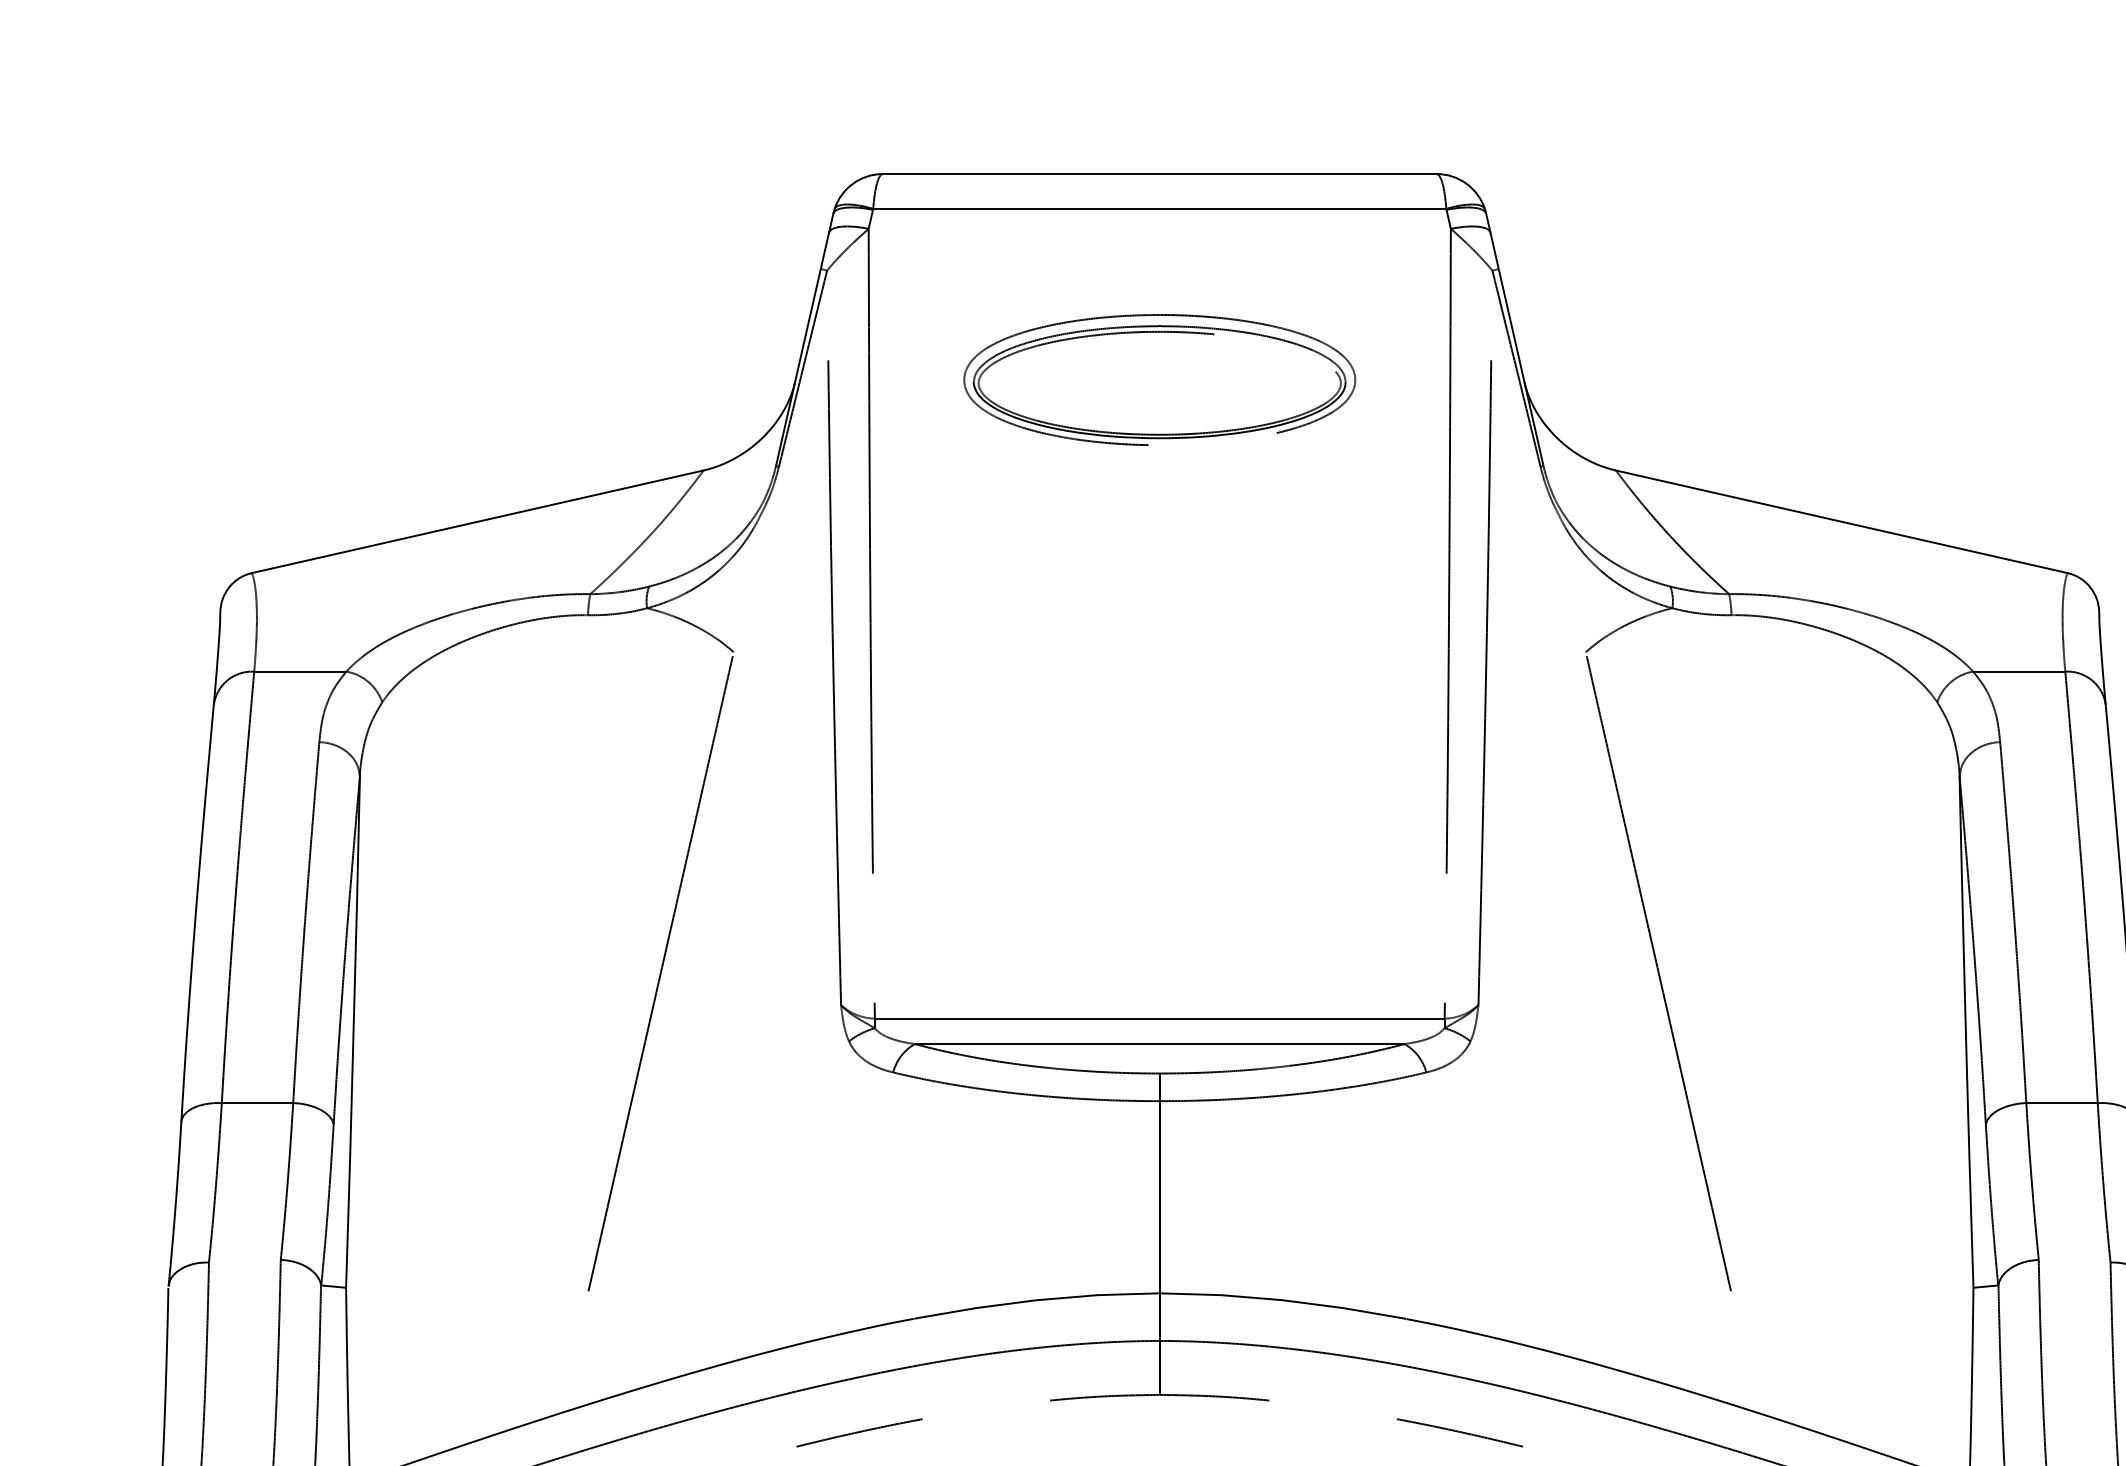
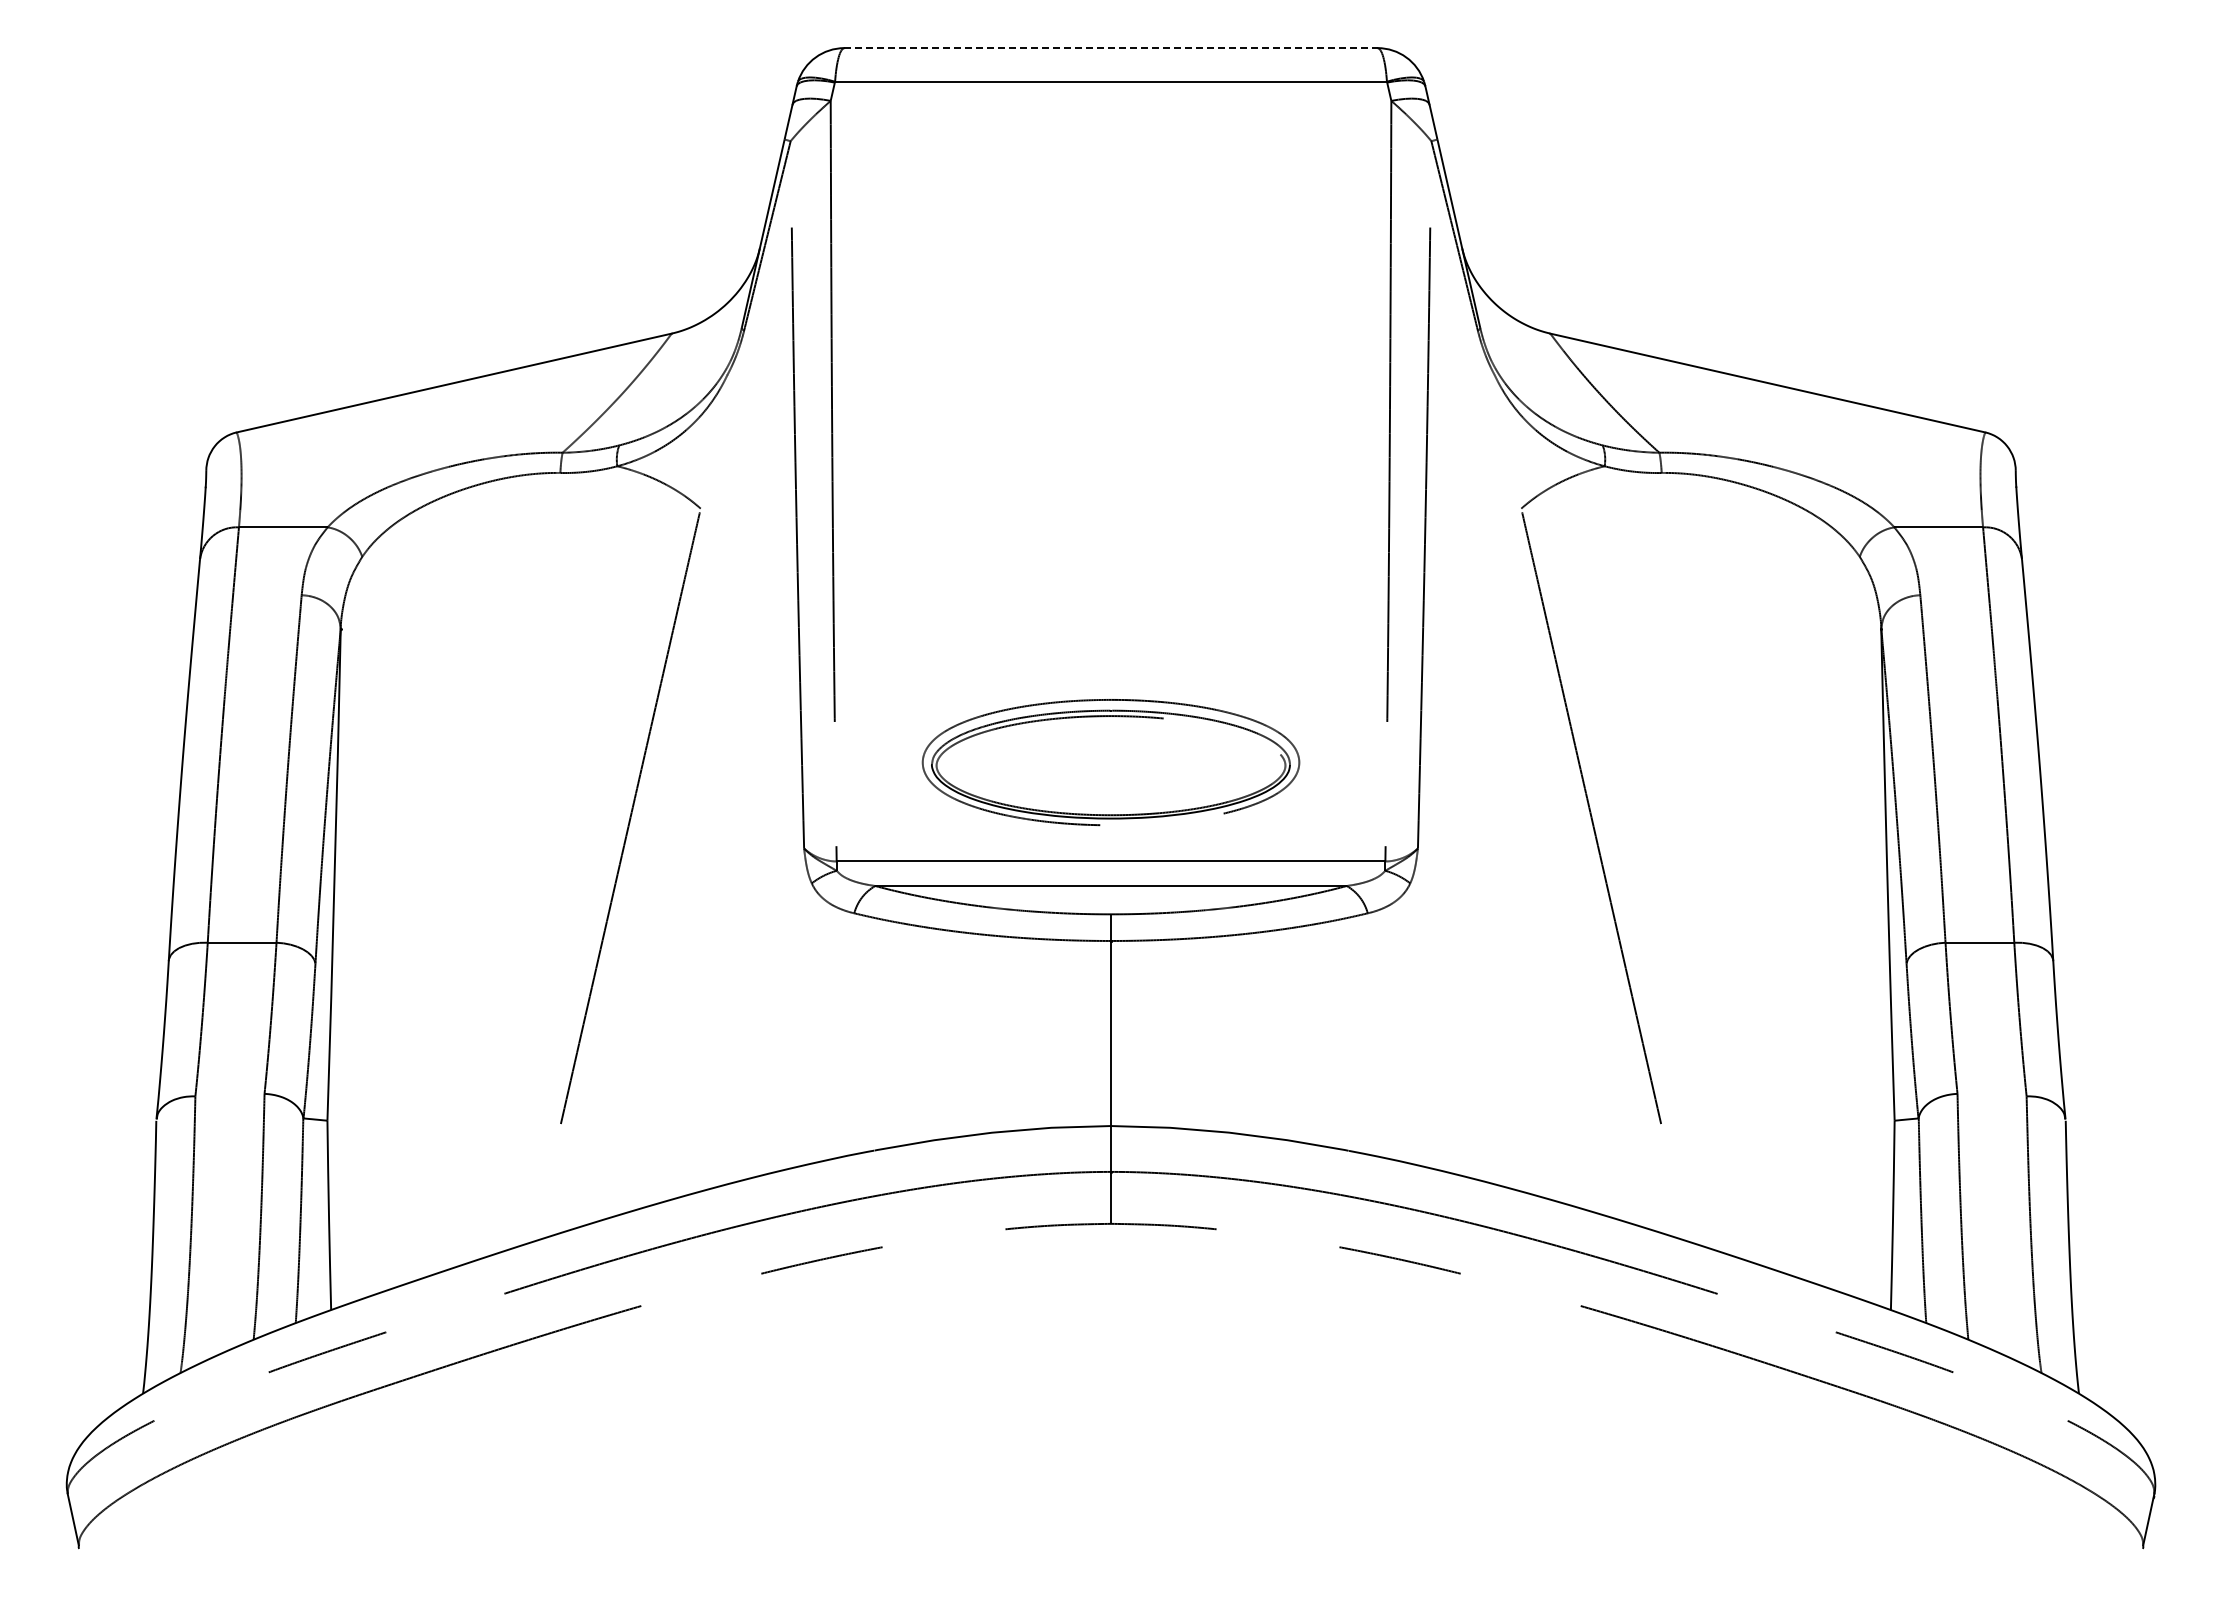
line: (1160, 174) -> (1111, 48), solid -> dashed
part: (1159, 380) -> (1110, 762), moved

